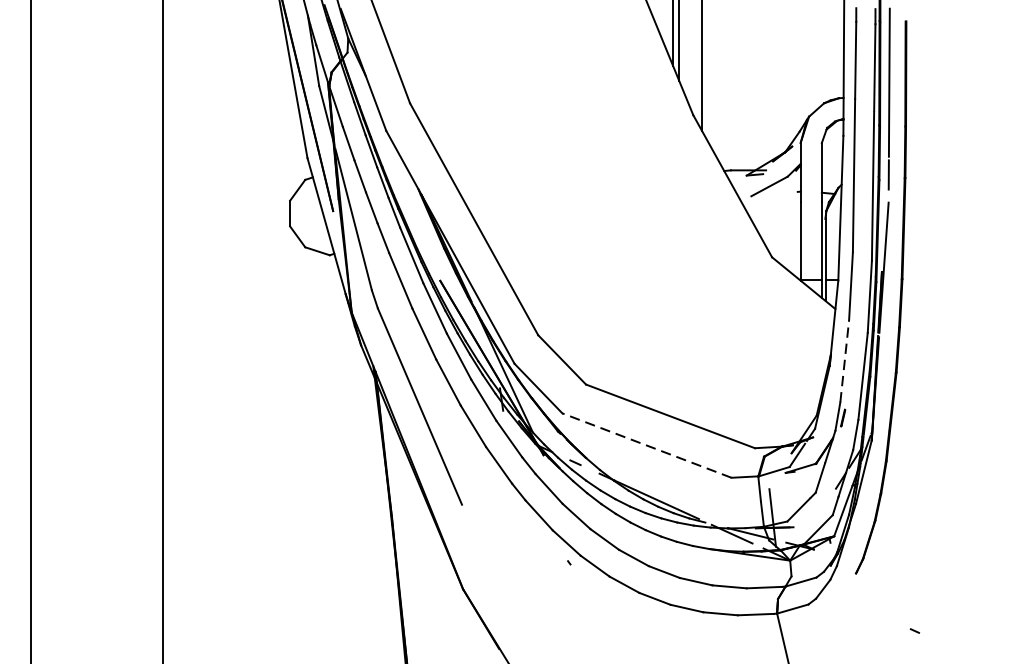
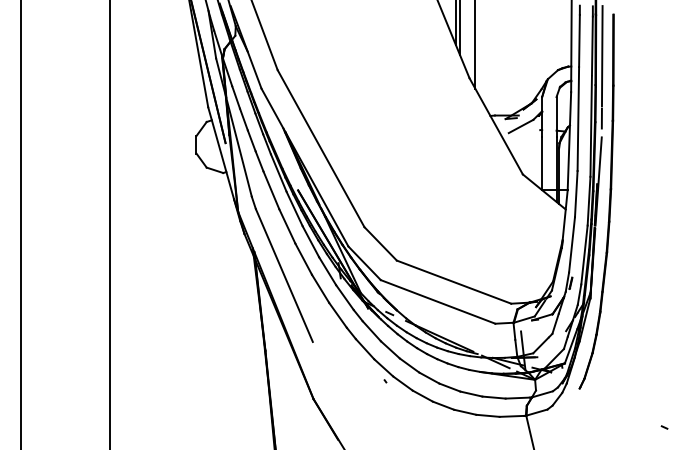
line: (845, 360) -> (572, 244), dashed -> solid
line: (646, 444) -> (437, 301), dashed -> solid
line: (914, 631) -> (664, 427), moved

